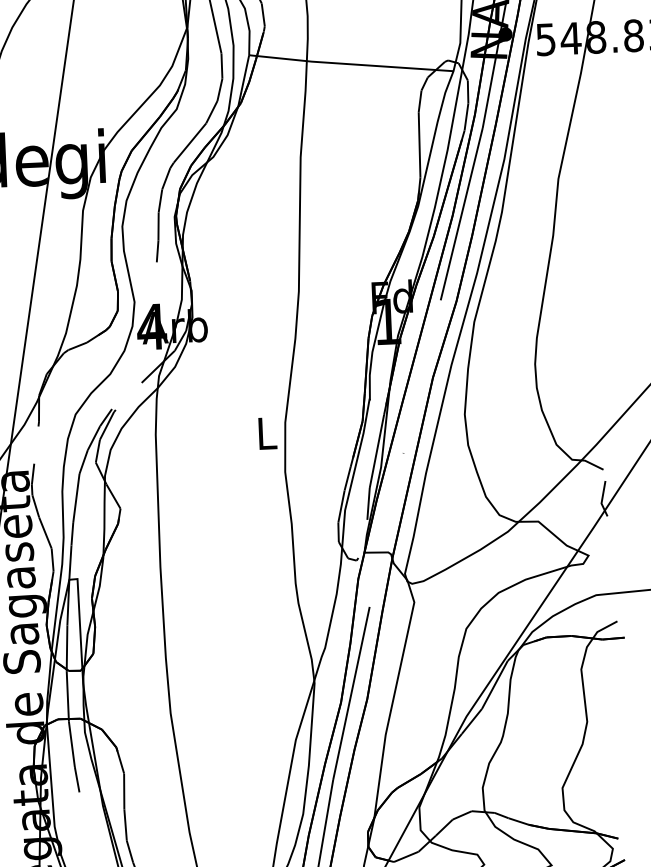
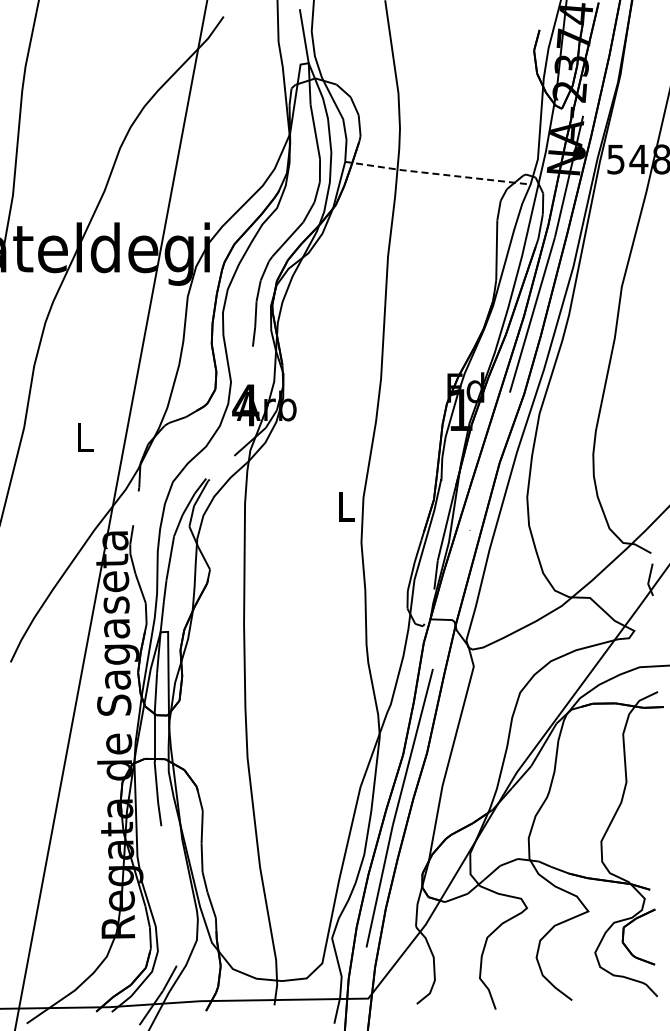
line: (350, 64) -> (437, 174), solid -> dashed

